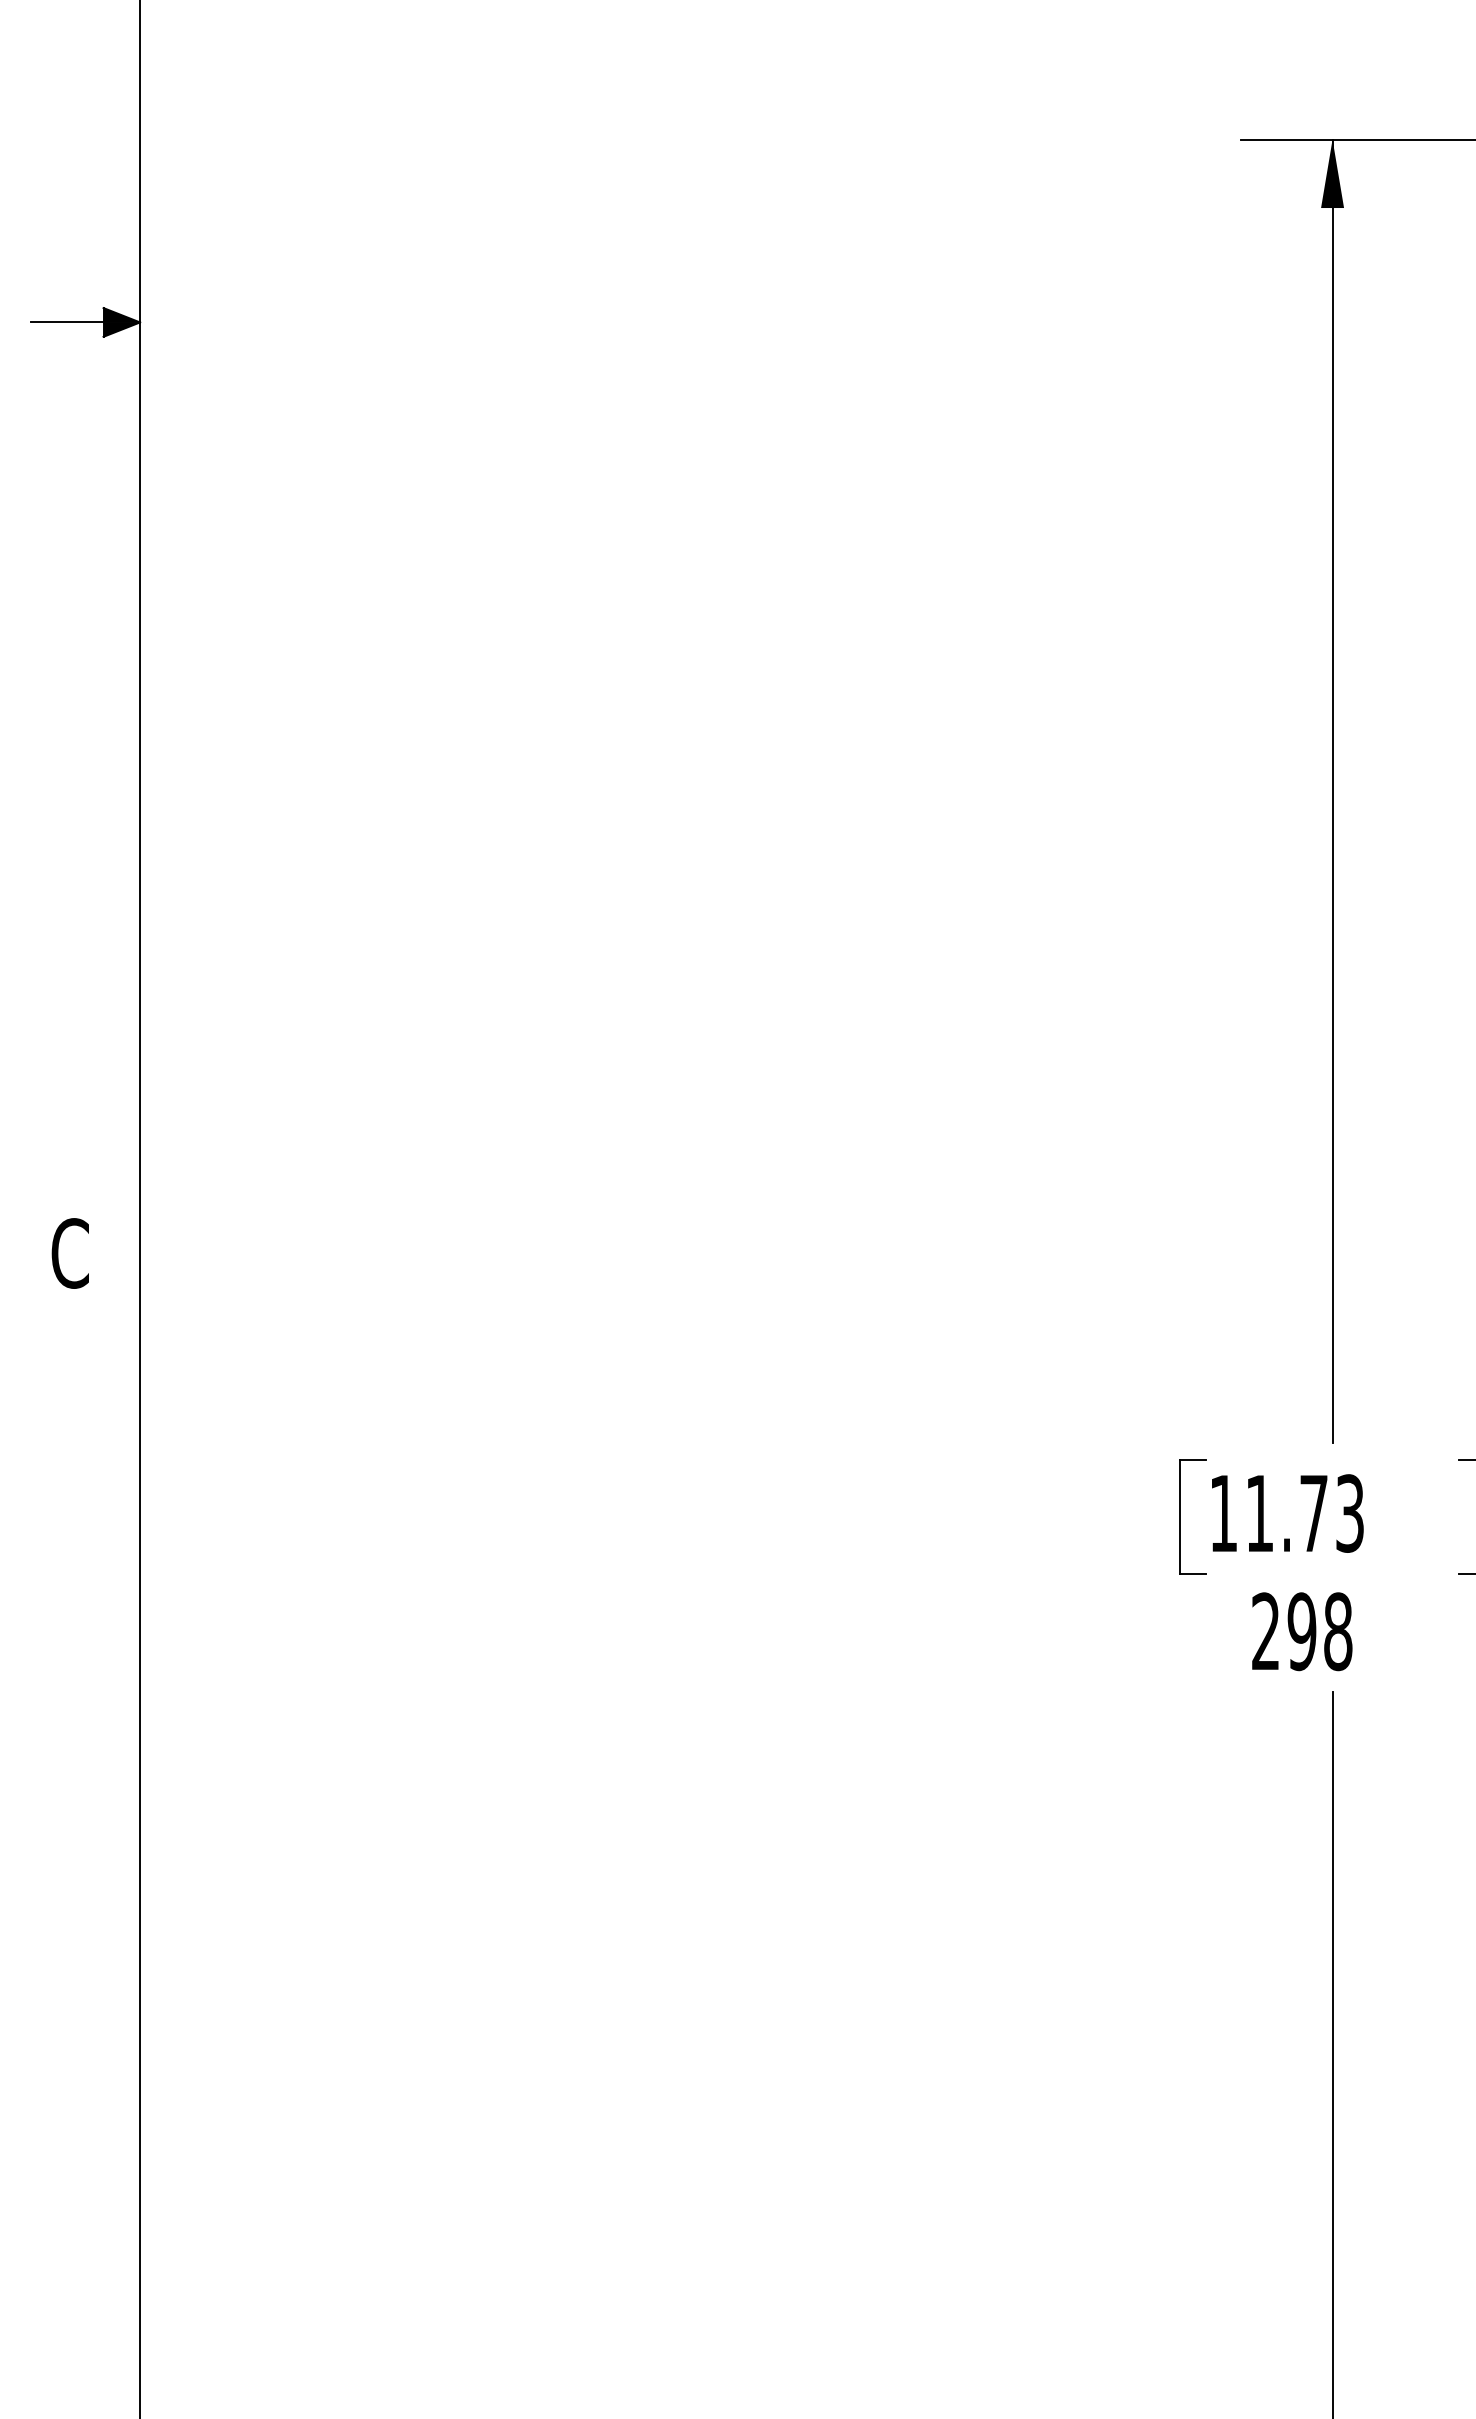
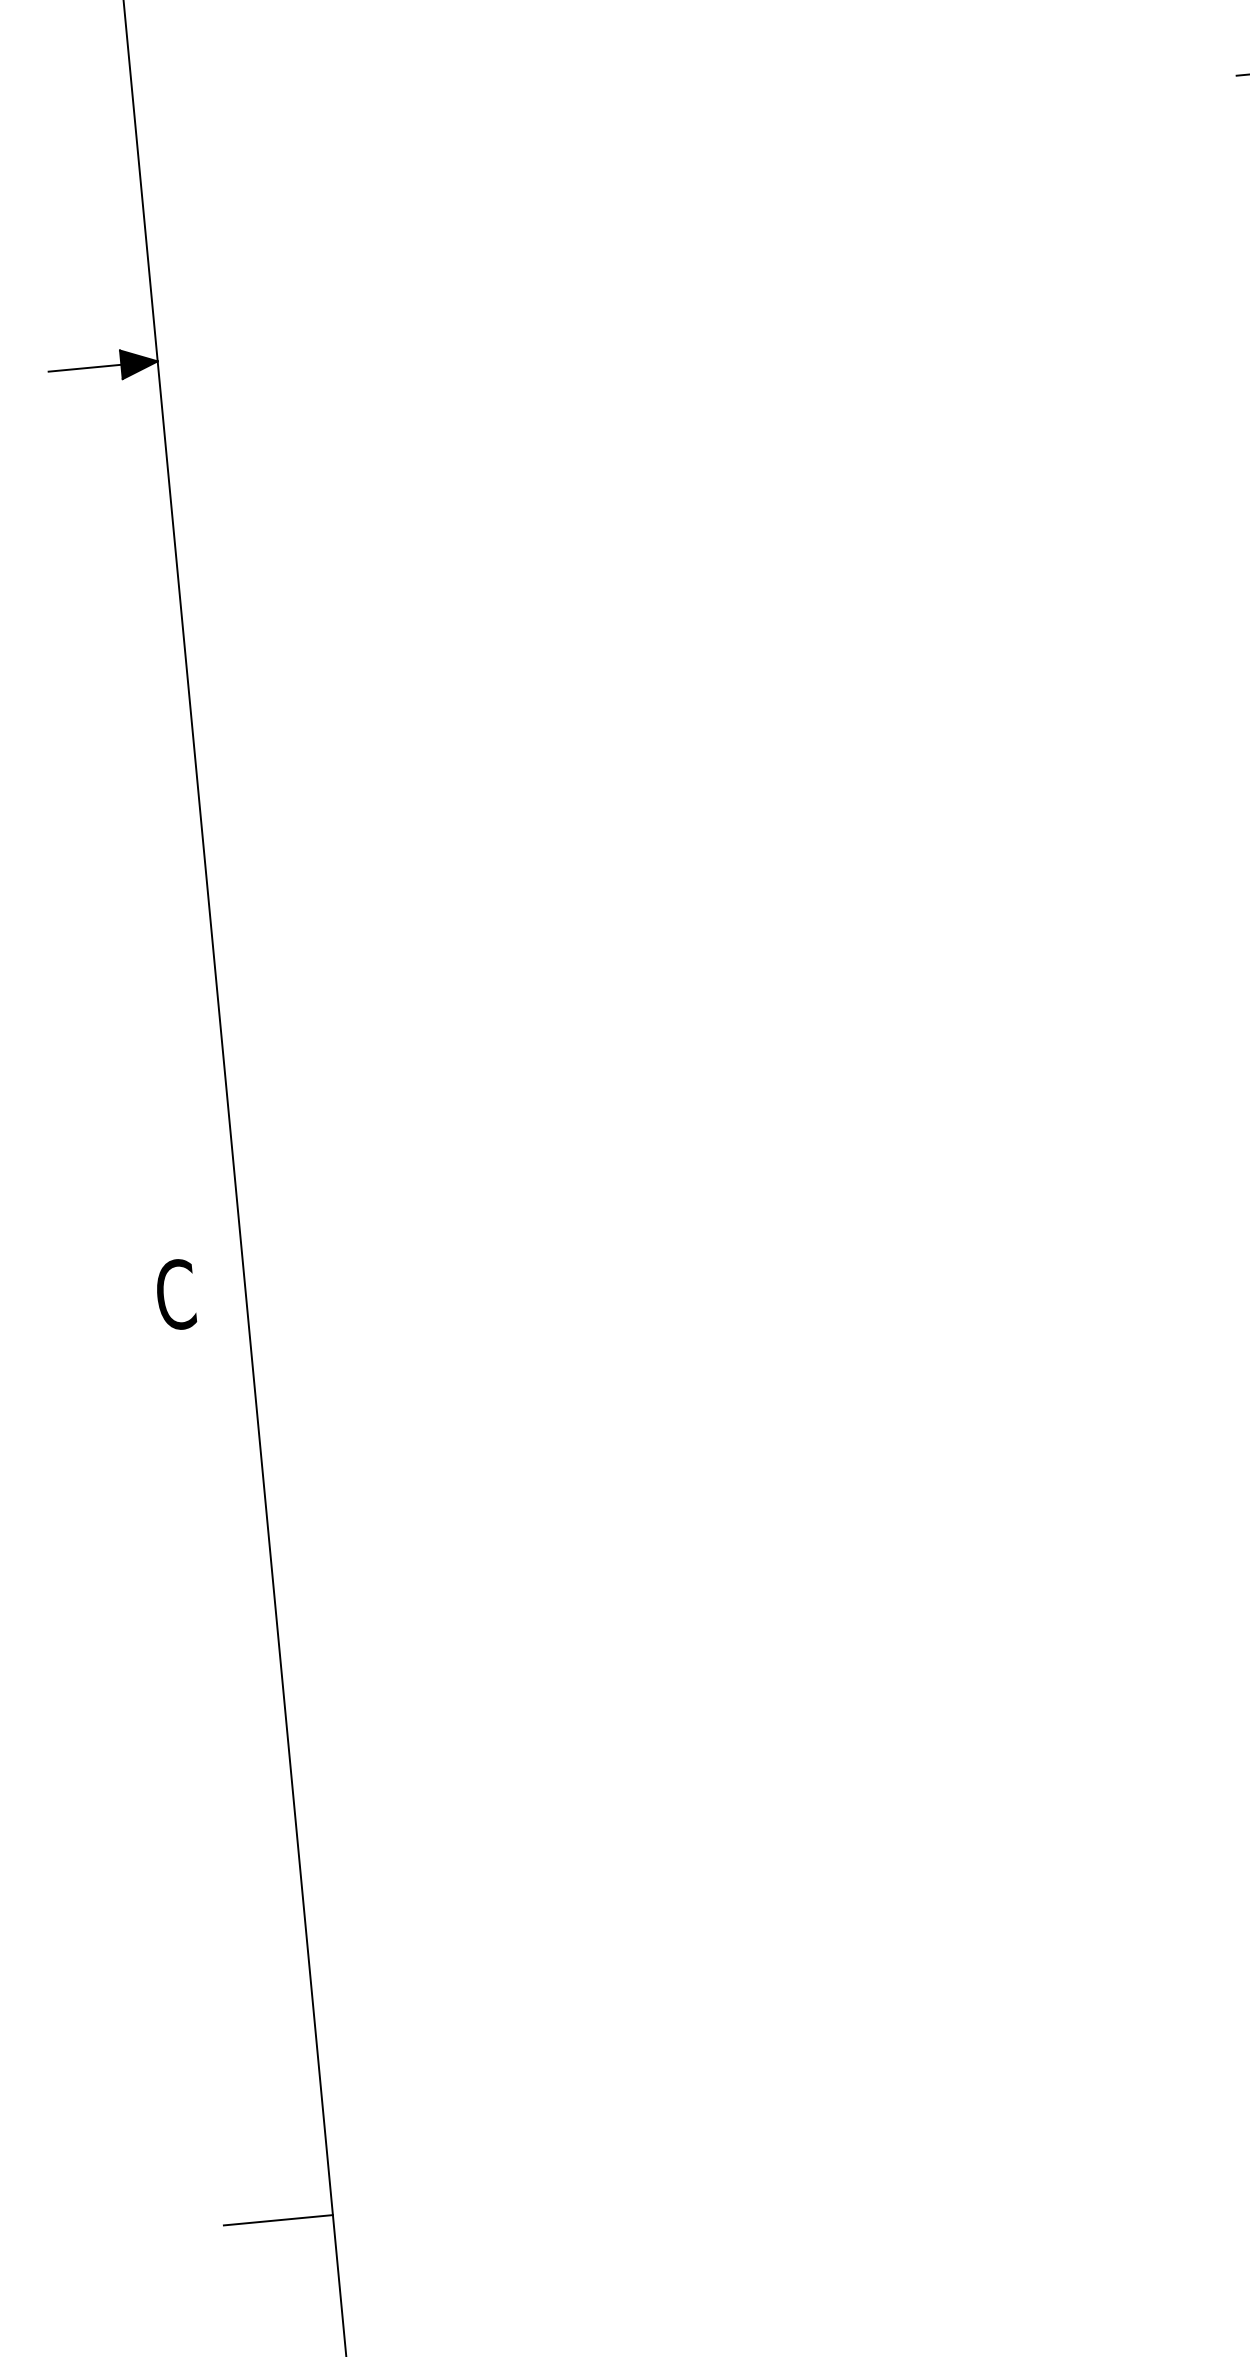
line: (85, 2184) -> (278, 2220), added

